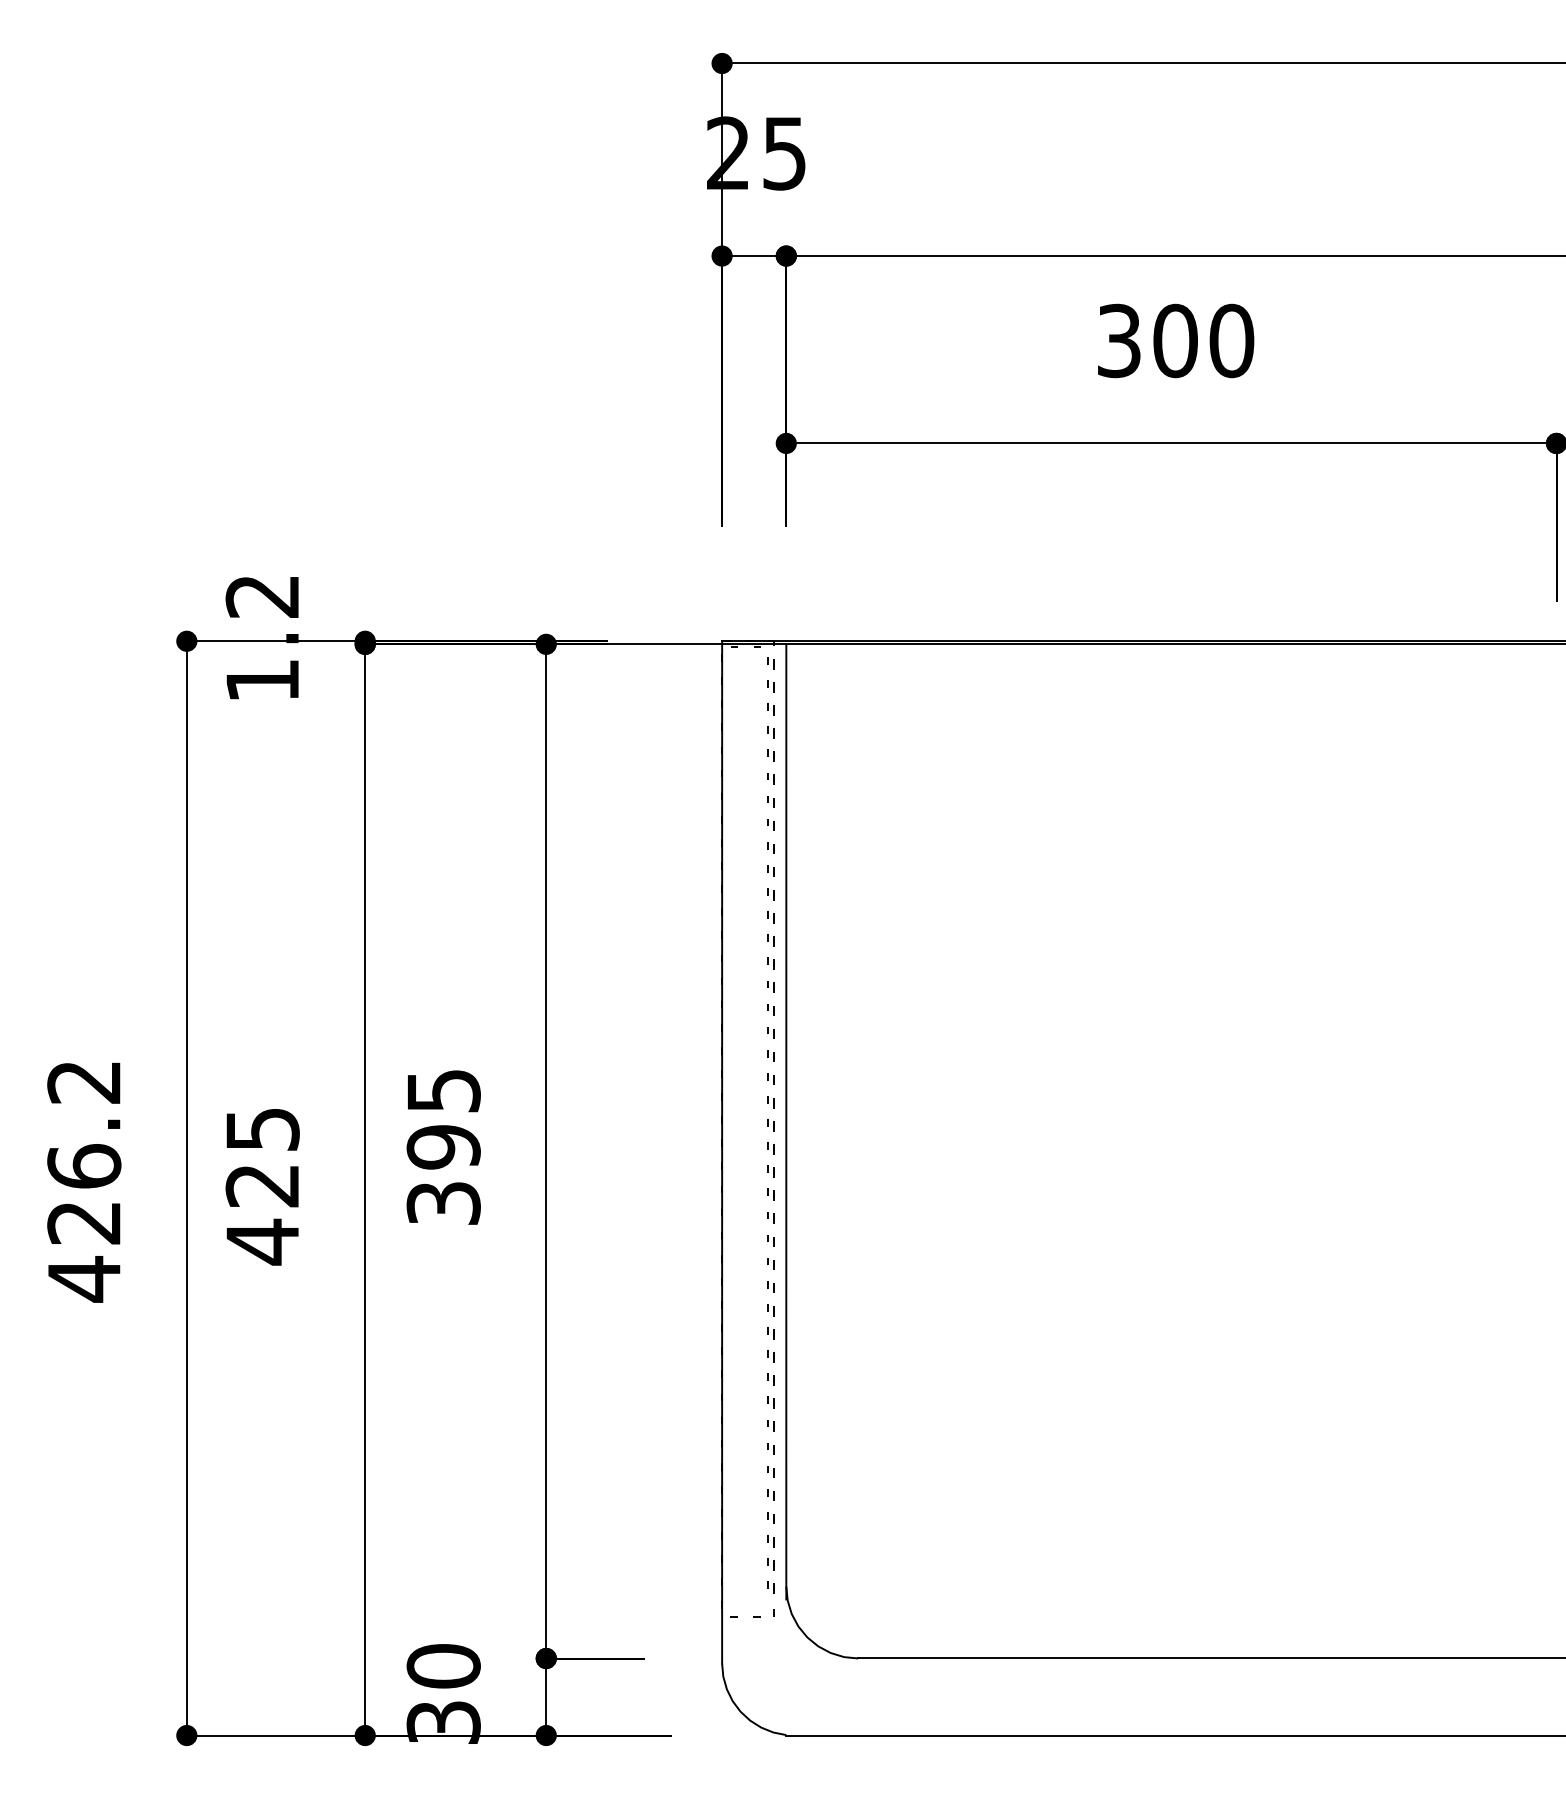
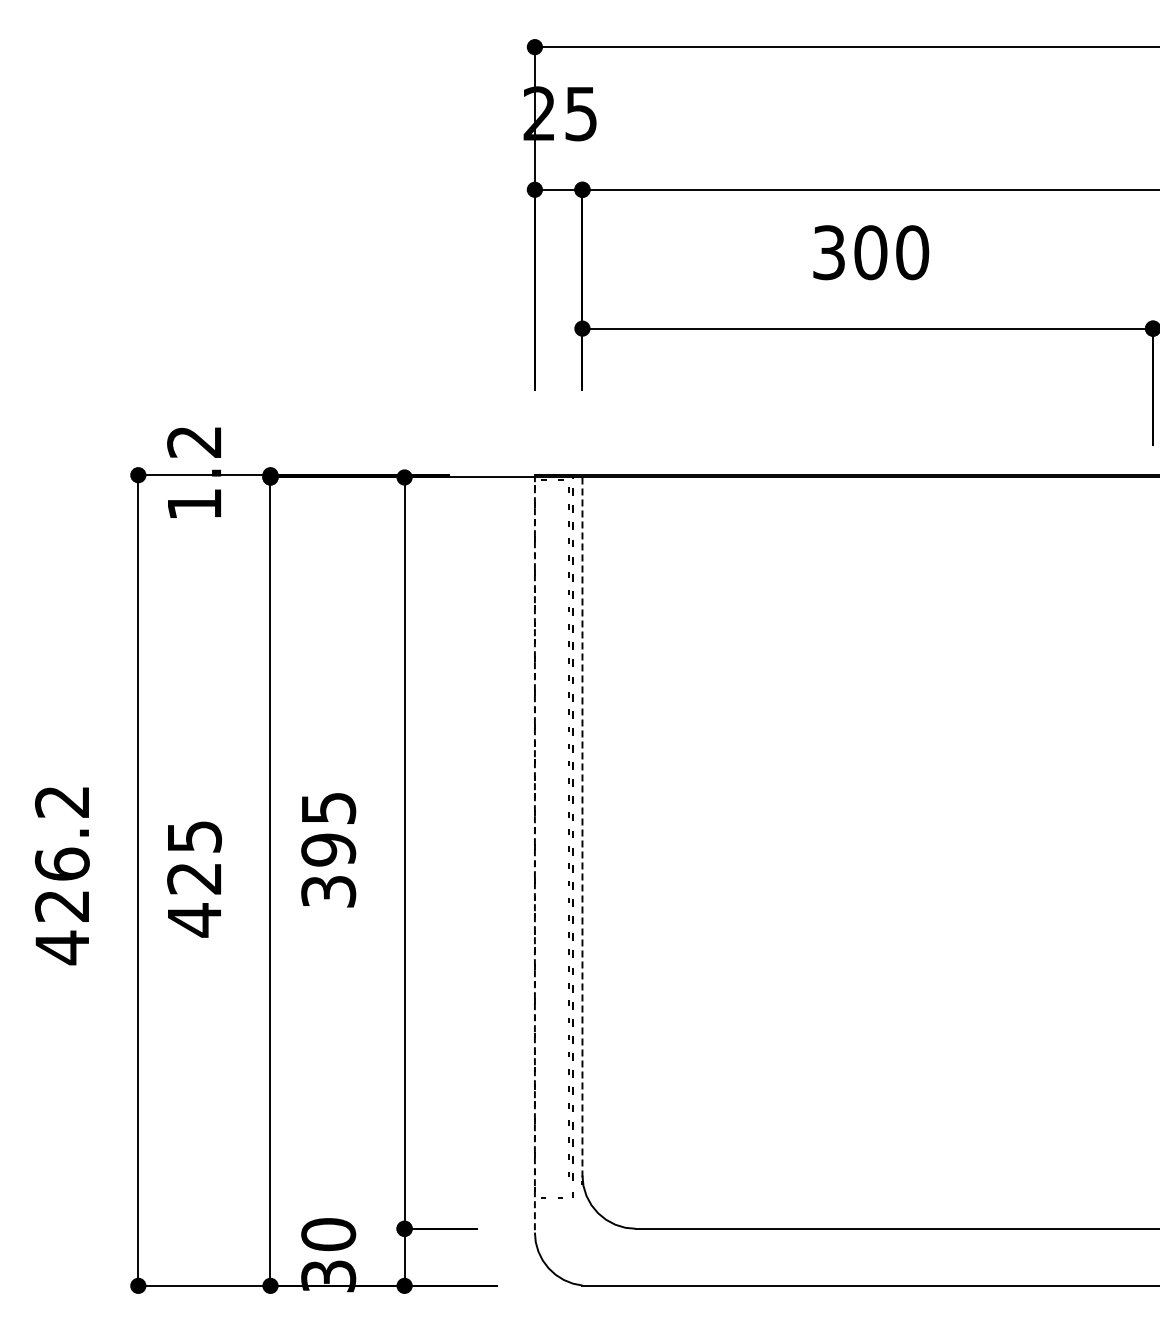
line: (786, 1122) -> (582, 831), solid -> dashed
line: (721, 1151) -> (534, 853), solid -> dashed

